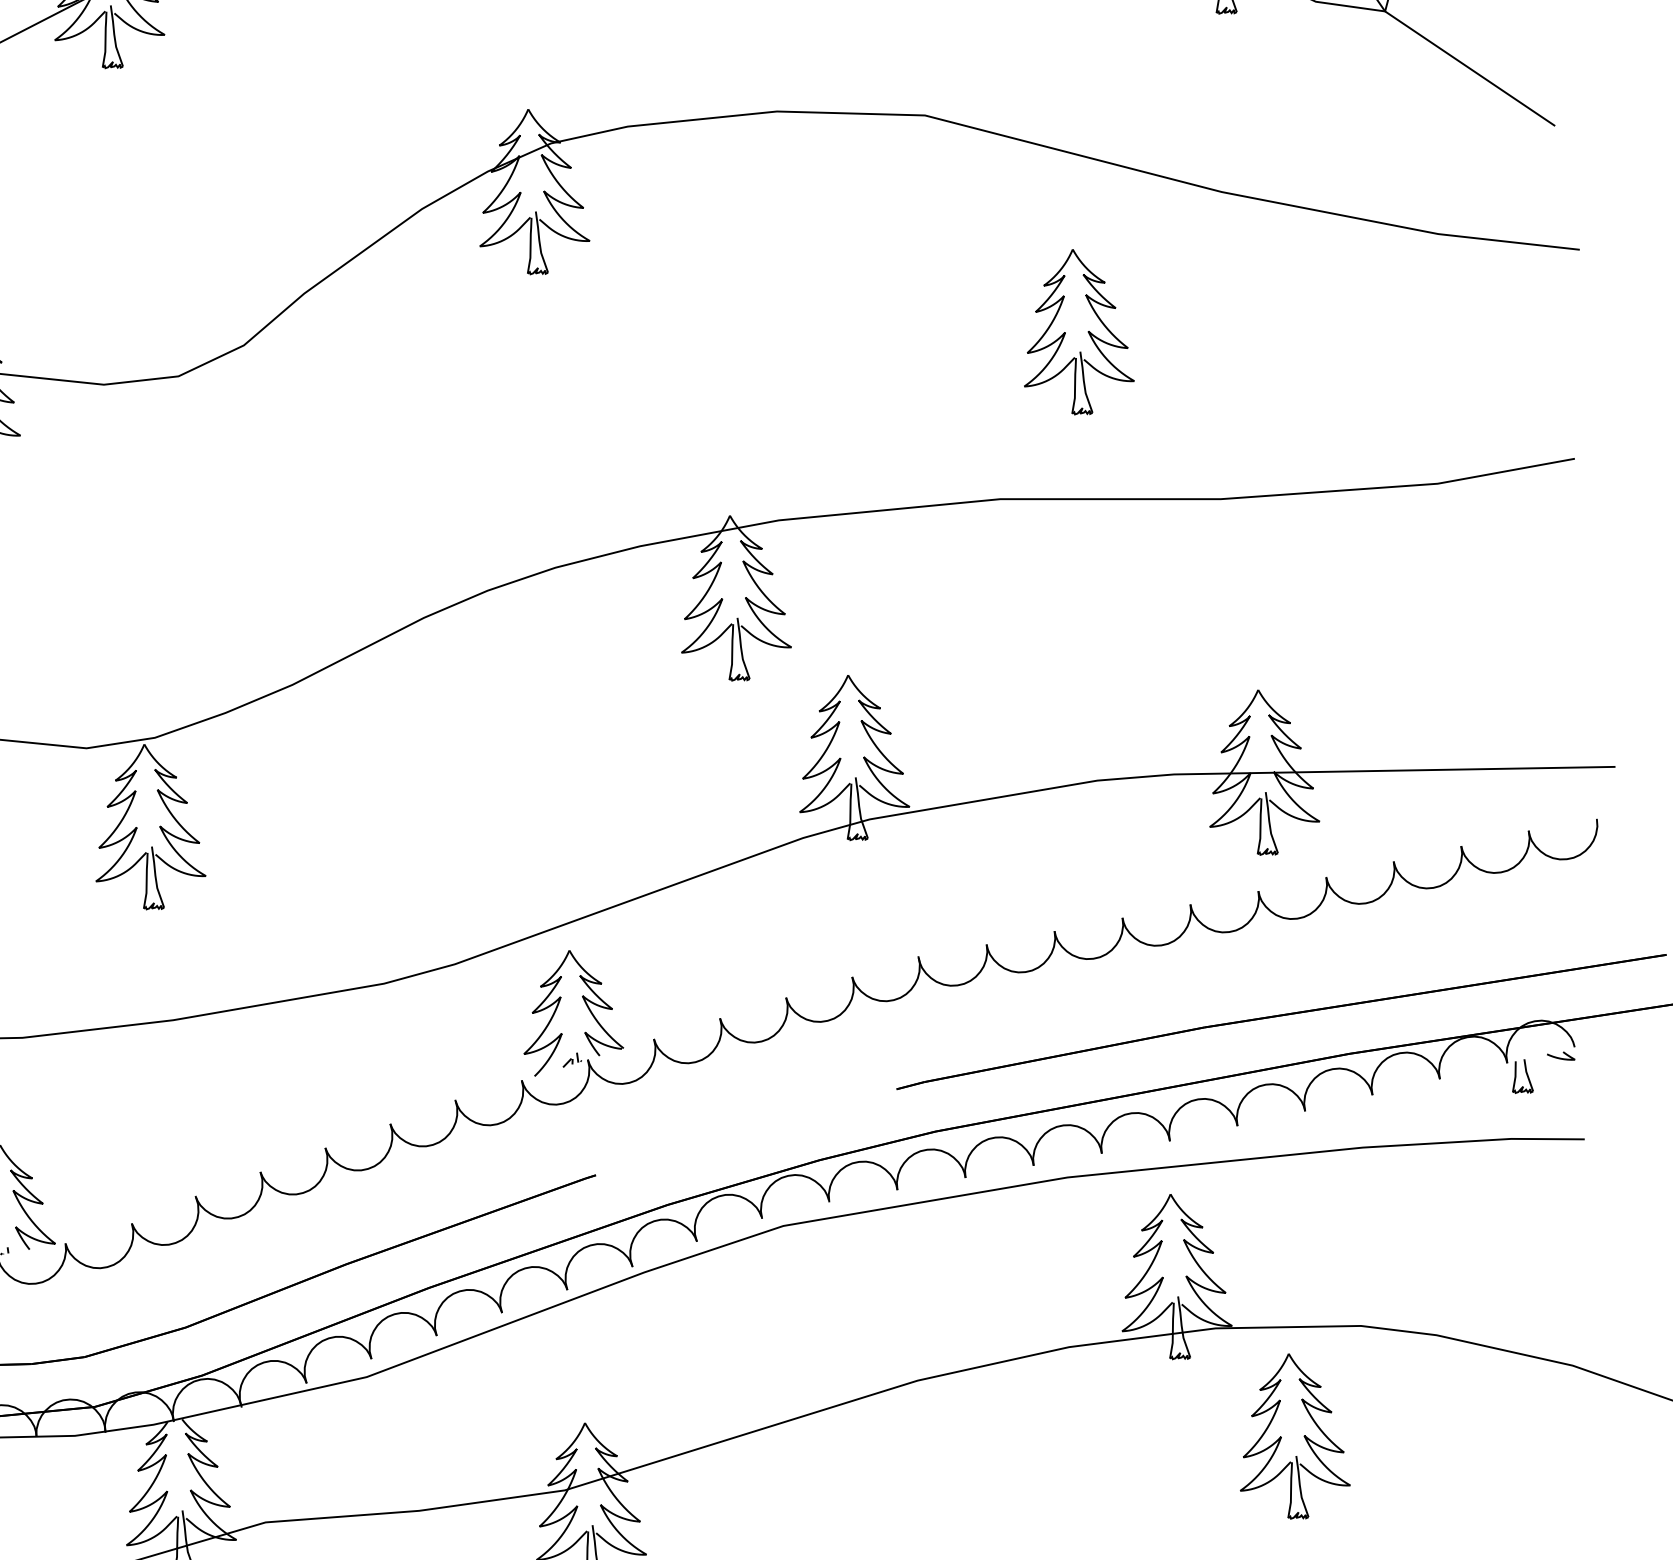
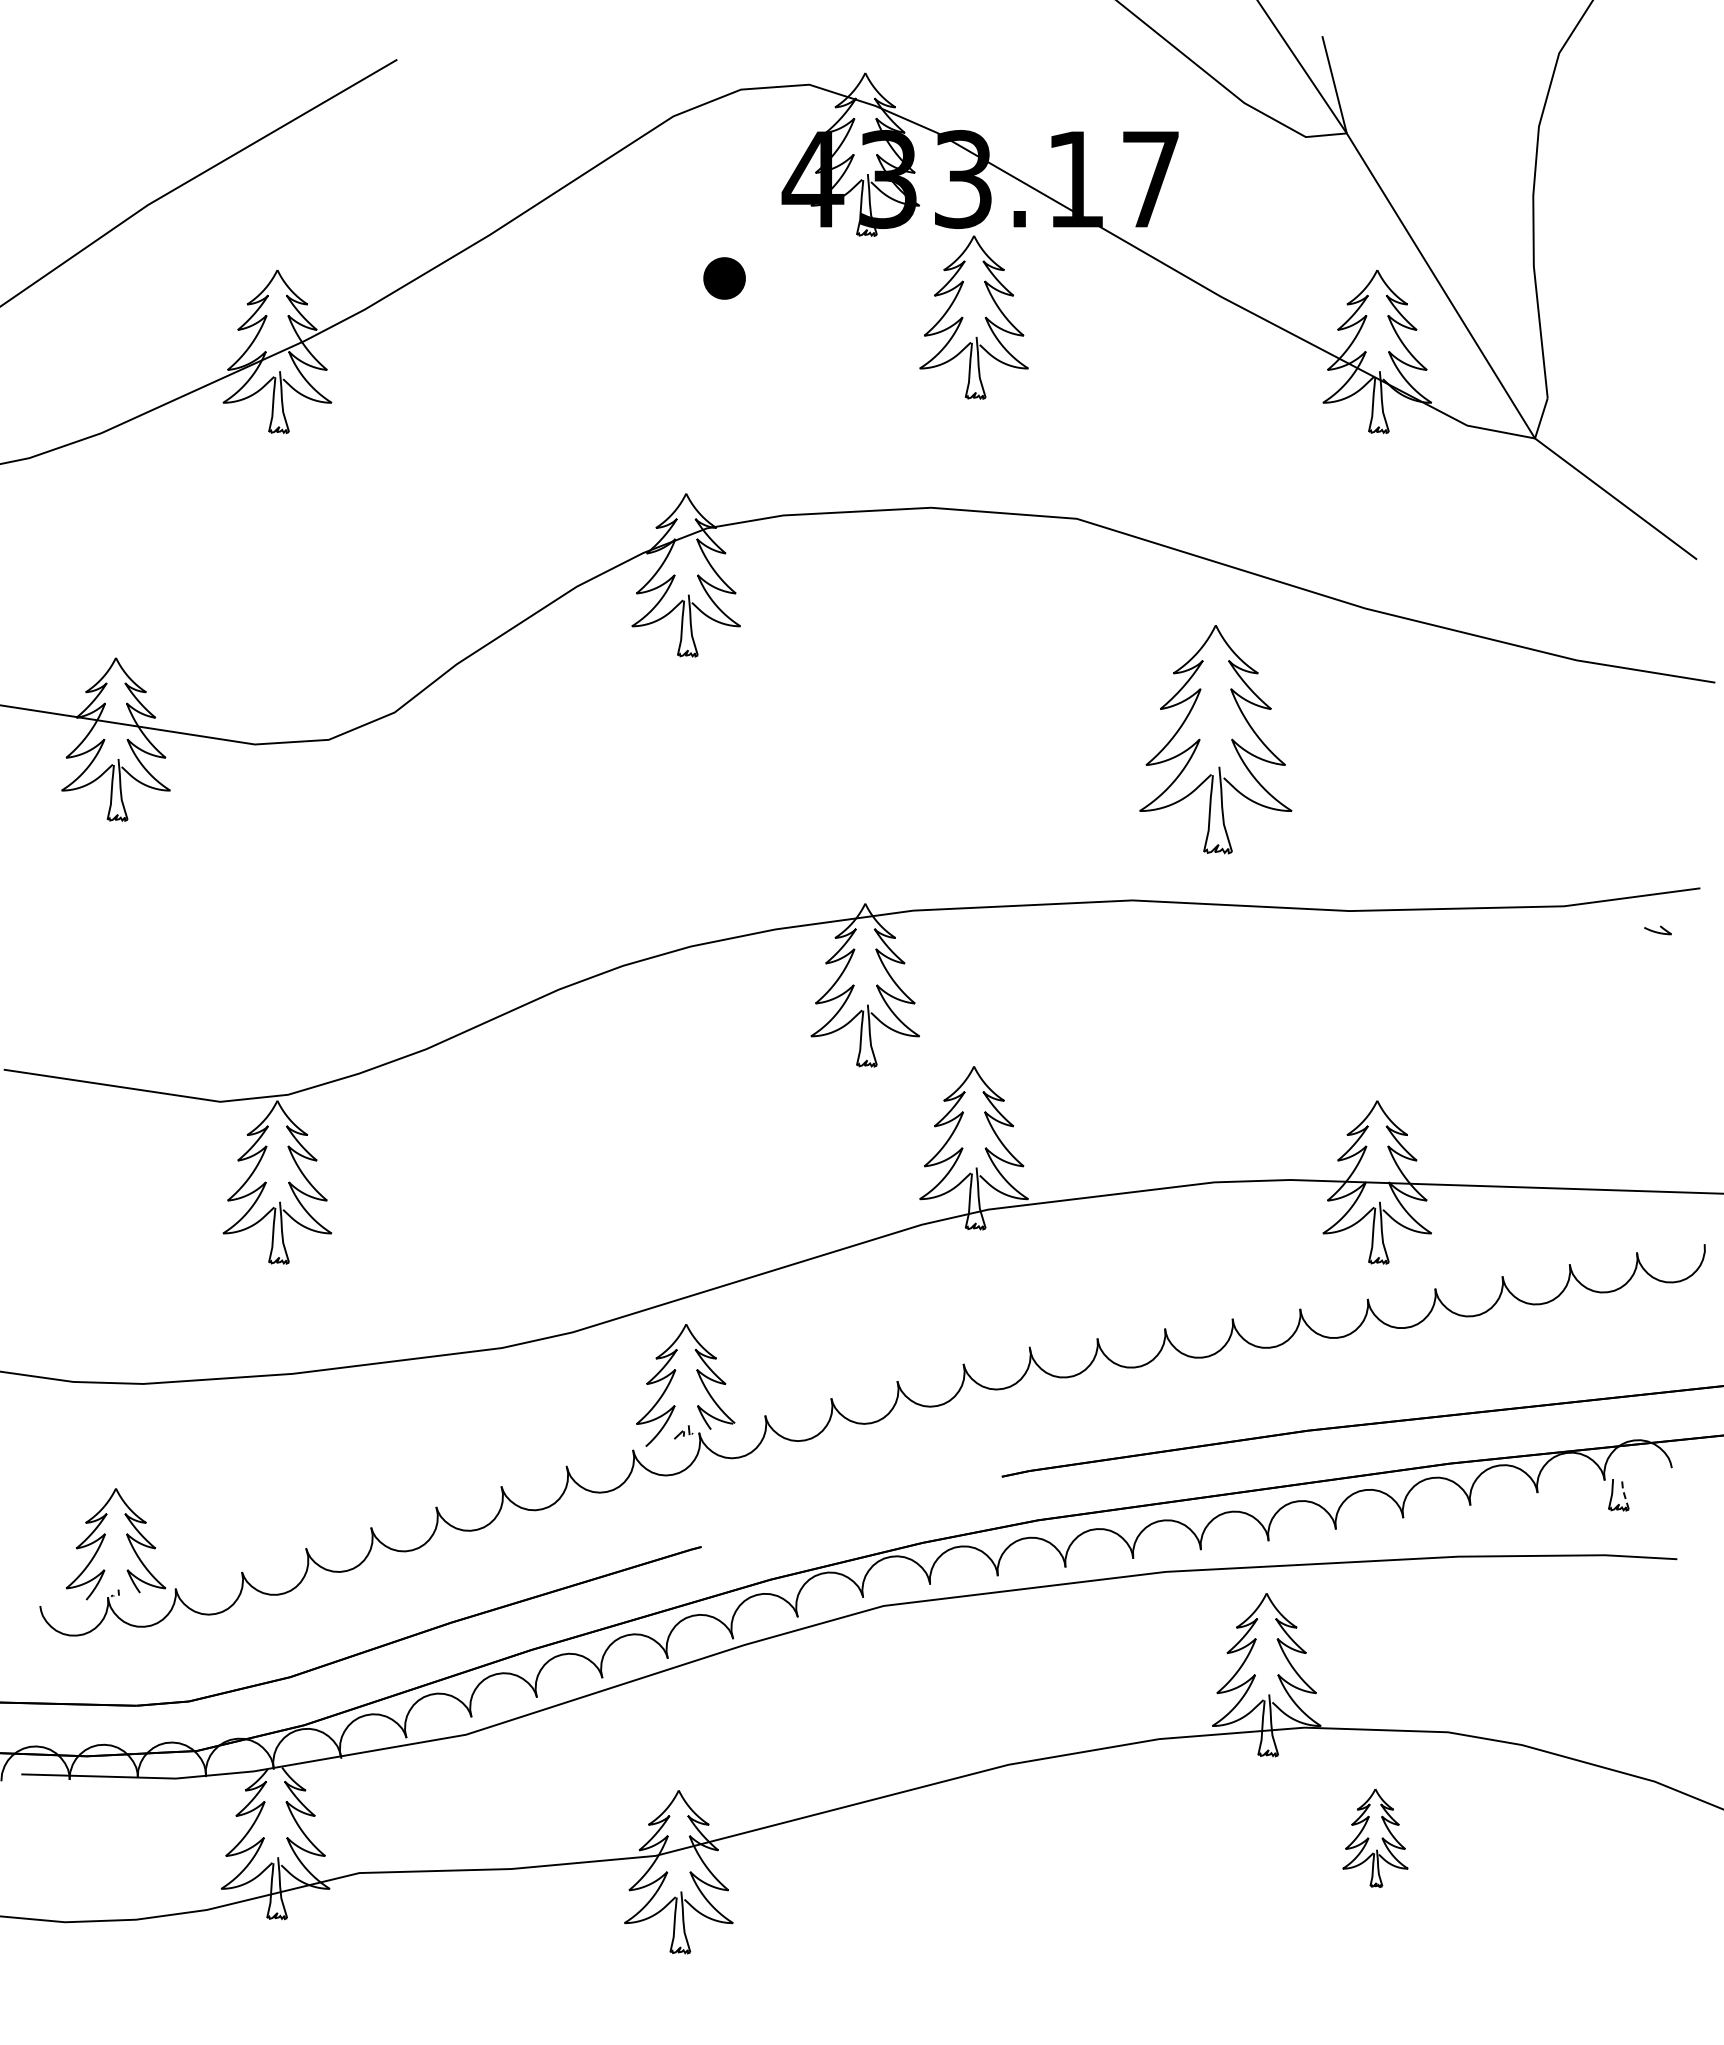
part: (1076, 332) -> (1215, 739), size x1.4
curve: (1560, 1057) -> (1657, 931), moved
line: (1526, 1073) -> (1623, 1491), solid -> dashed
part: (1292, 1437) -> (1375, 1838), size x0.6

